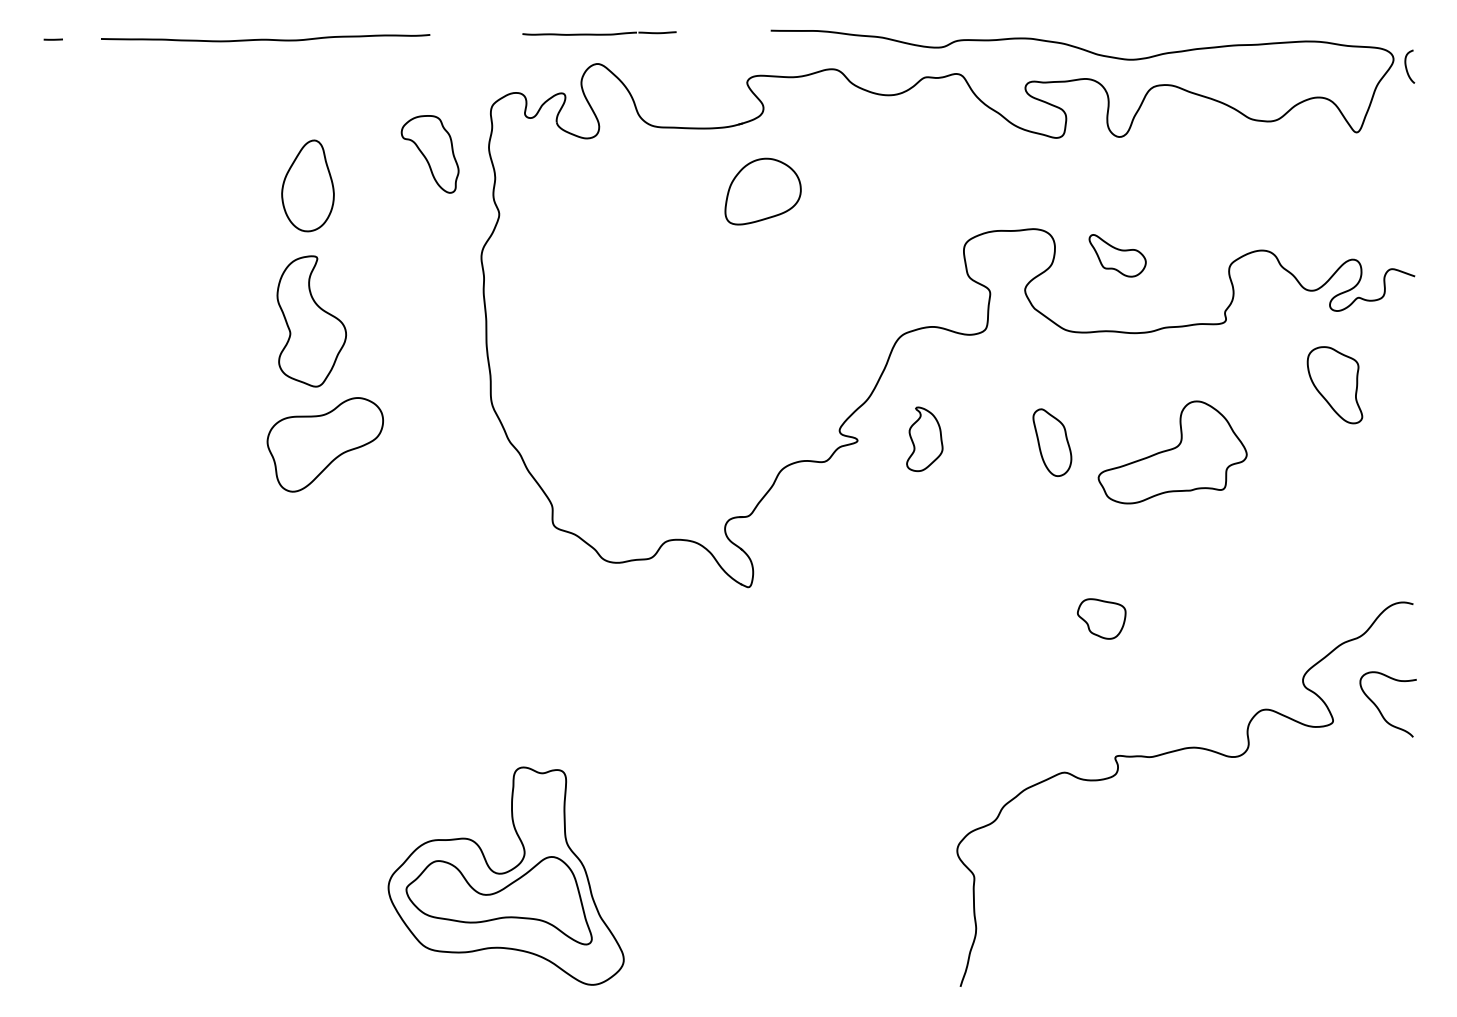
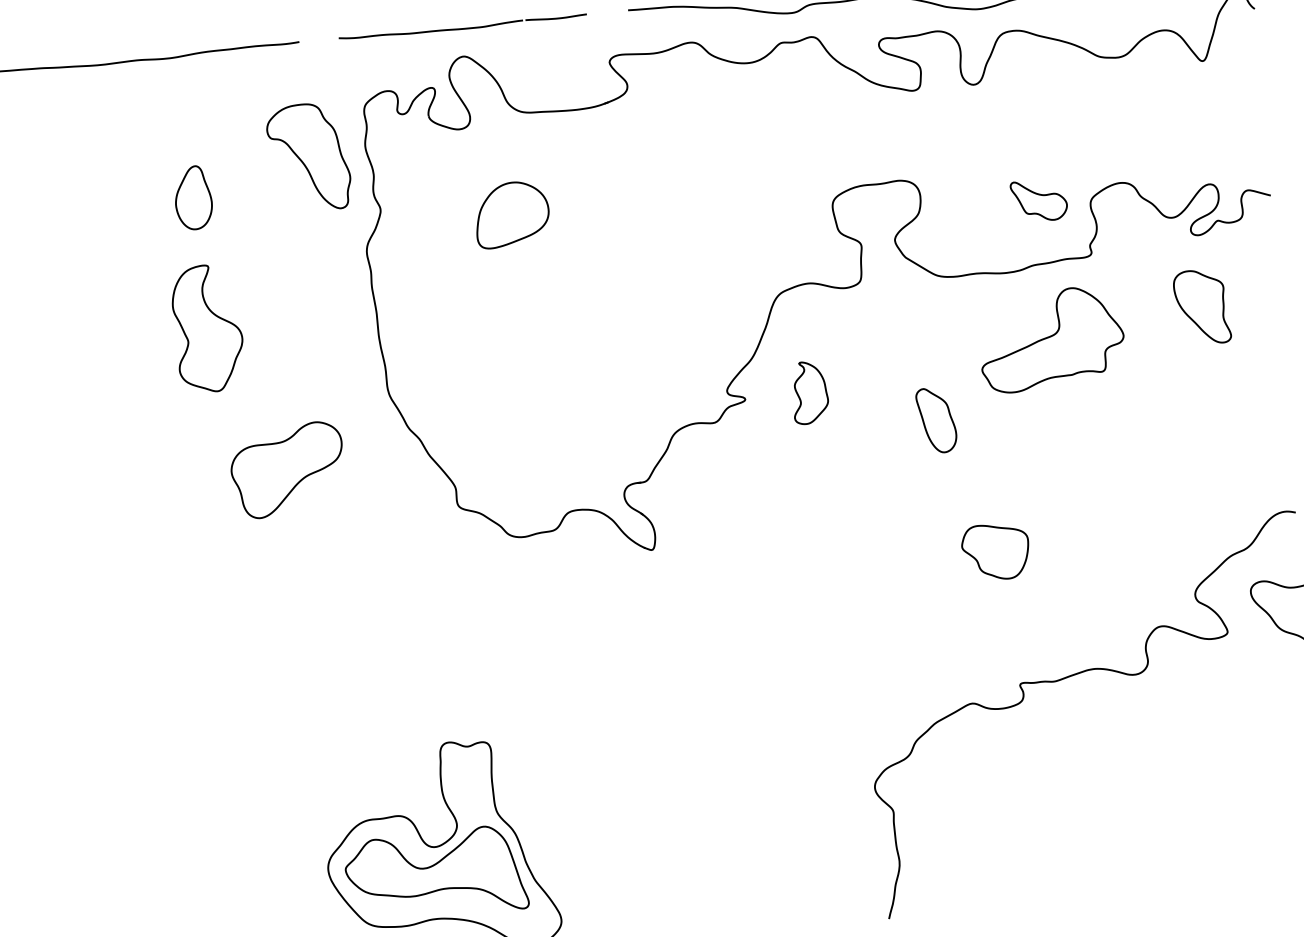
part: (599, 33) -> (462, 26), size x1.67
part: (429, 154) -> (308, 157), size x1.43
part: (307, 185) -> (192, 197), size x0.71
part: (762, 191) -> (511, 214), moved
part: (1117, 255) -> (1038, 200), moved
part: (1052, 442) -> (936, 420), moved
part: (324, 444) -> (286, 469), moved
part: (1172, 452) -> (1051, 339), moved
part: (1101, 618) -> (995, 551), size x1.43

